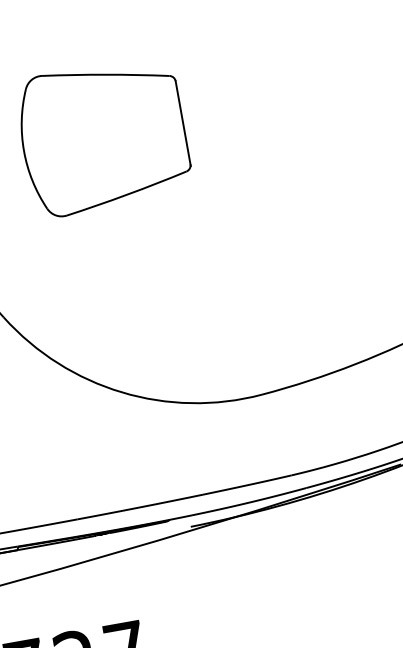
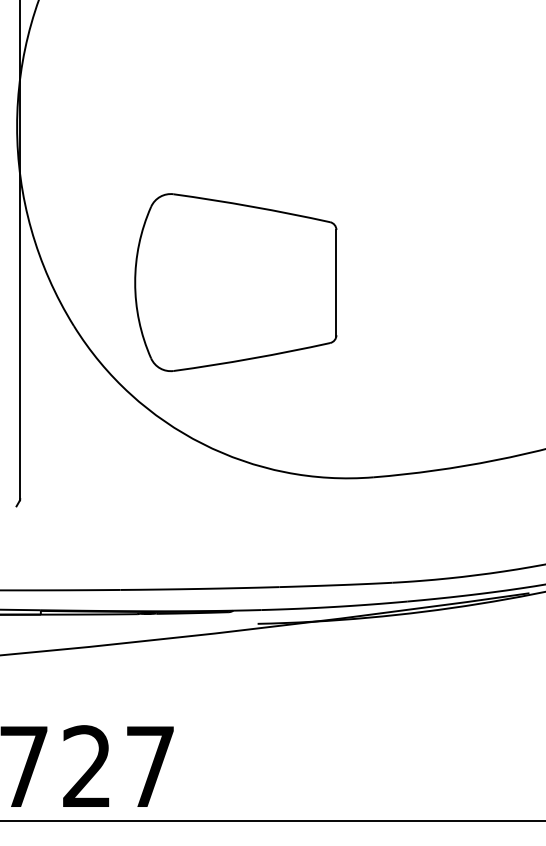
part: (103, 136) -> (235, 282), moved

